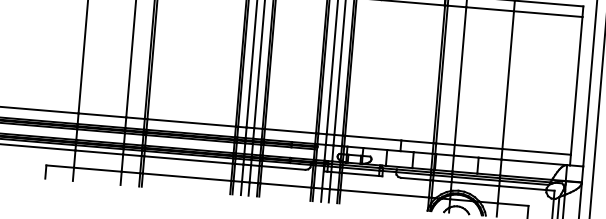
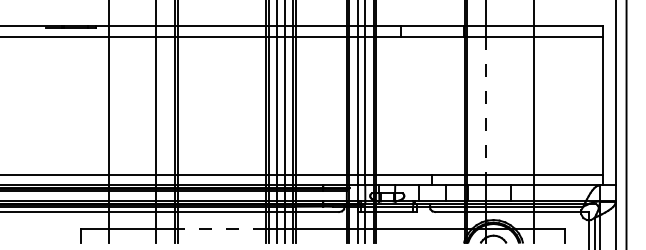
line: (460, 76) -> (486, 106), solid -> dashed
line: (186, 177) -> (221, 229), solid -> dashed

